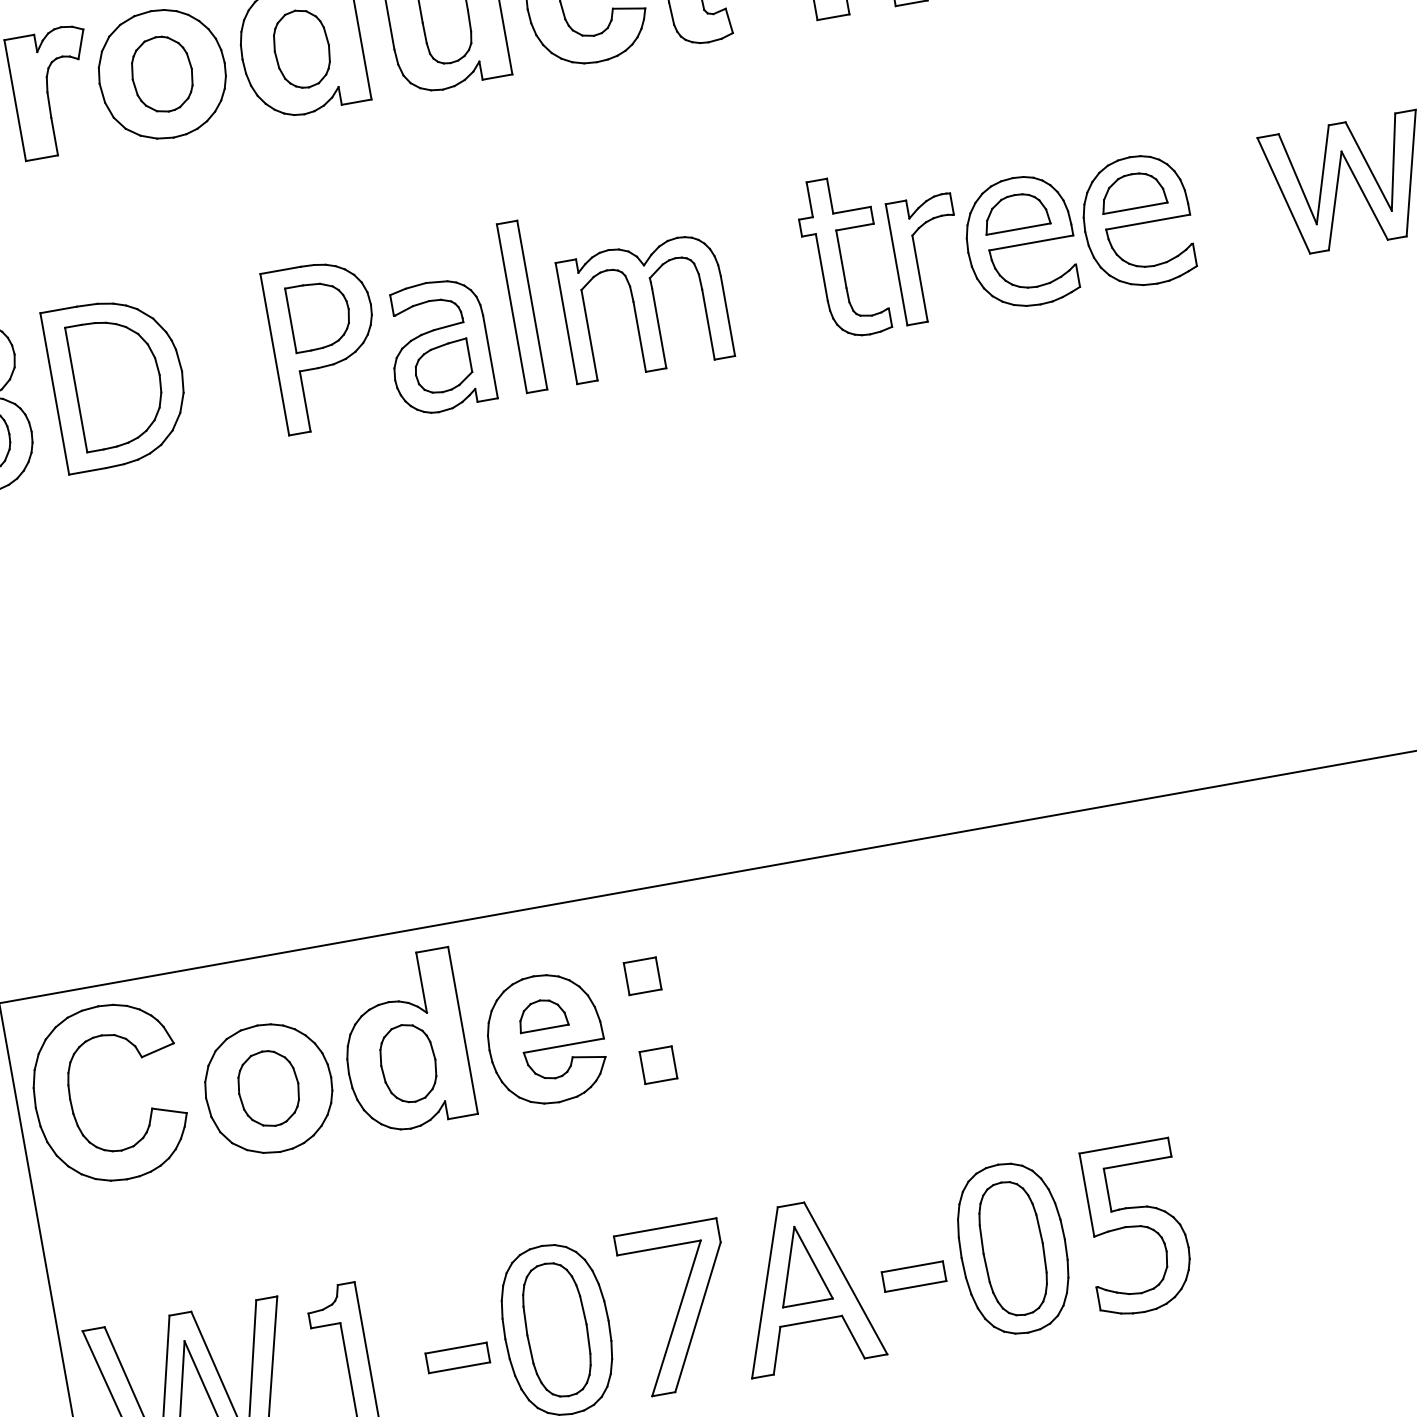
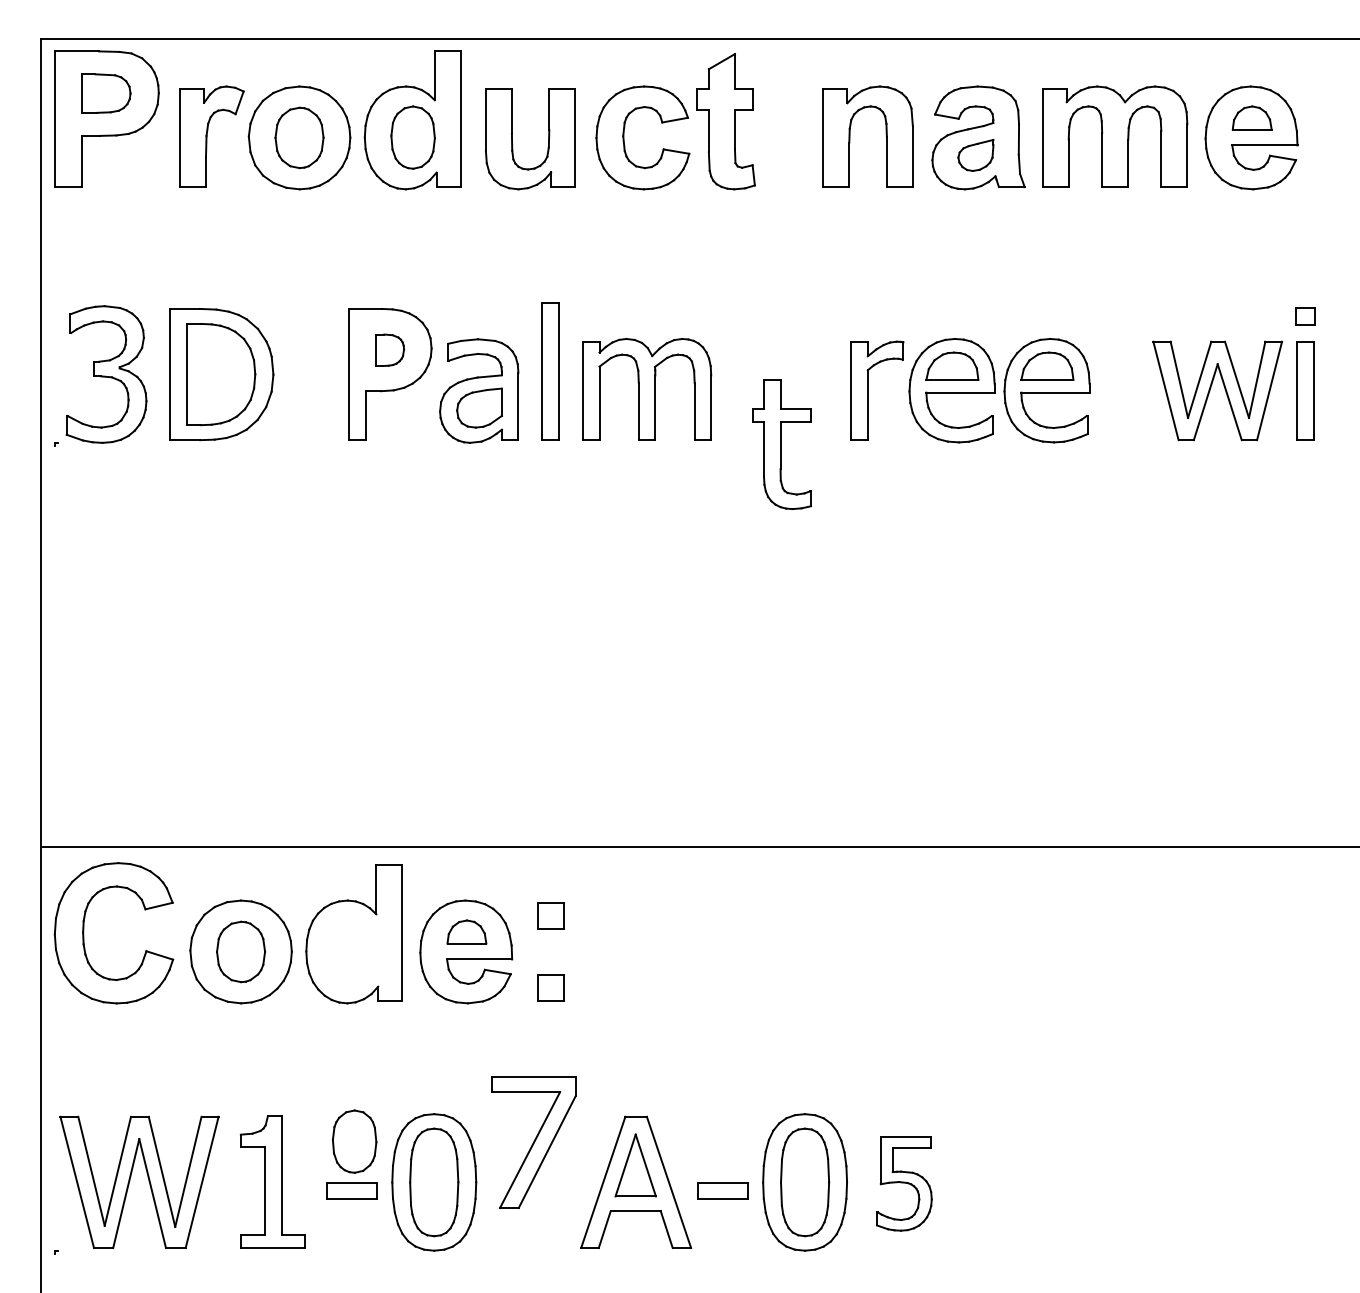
part: (842, 257) -> (781, 444), moved
part: (319, 316) -> (389, 350), size x0.6
part: (408, 1063) -> (354, 1141), moved
part: (1135, 1228) -> (904, 1183), size x0.7
part: (679, 1308) -> (533, 1142), moved

